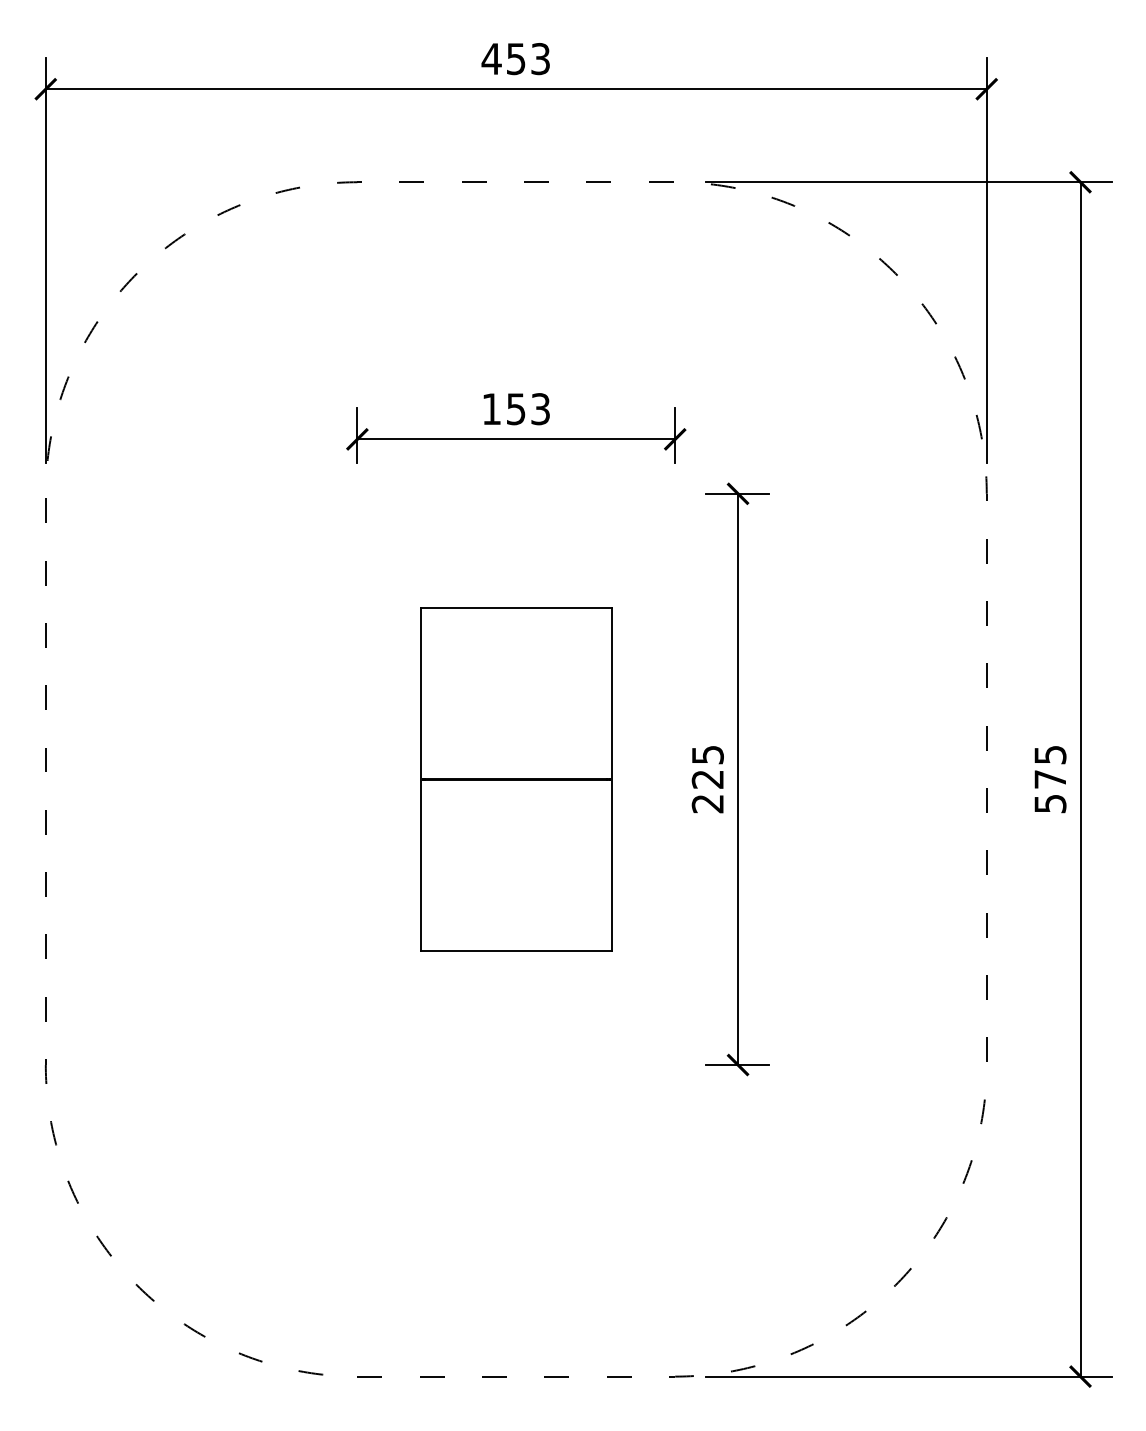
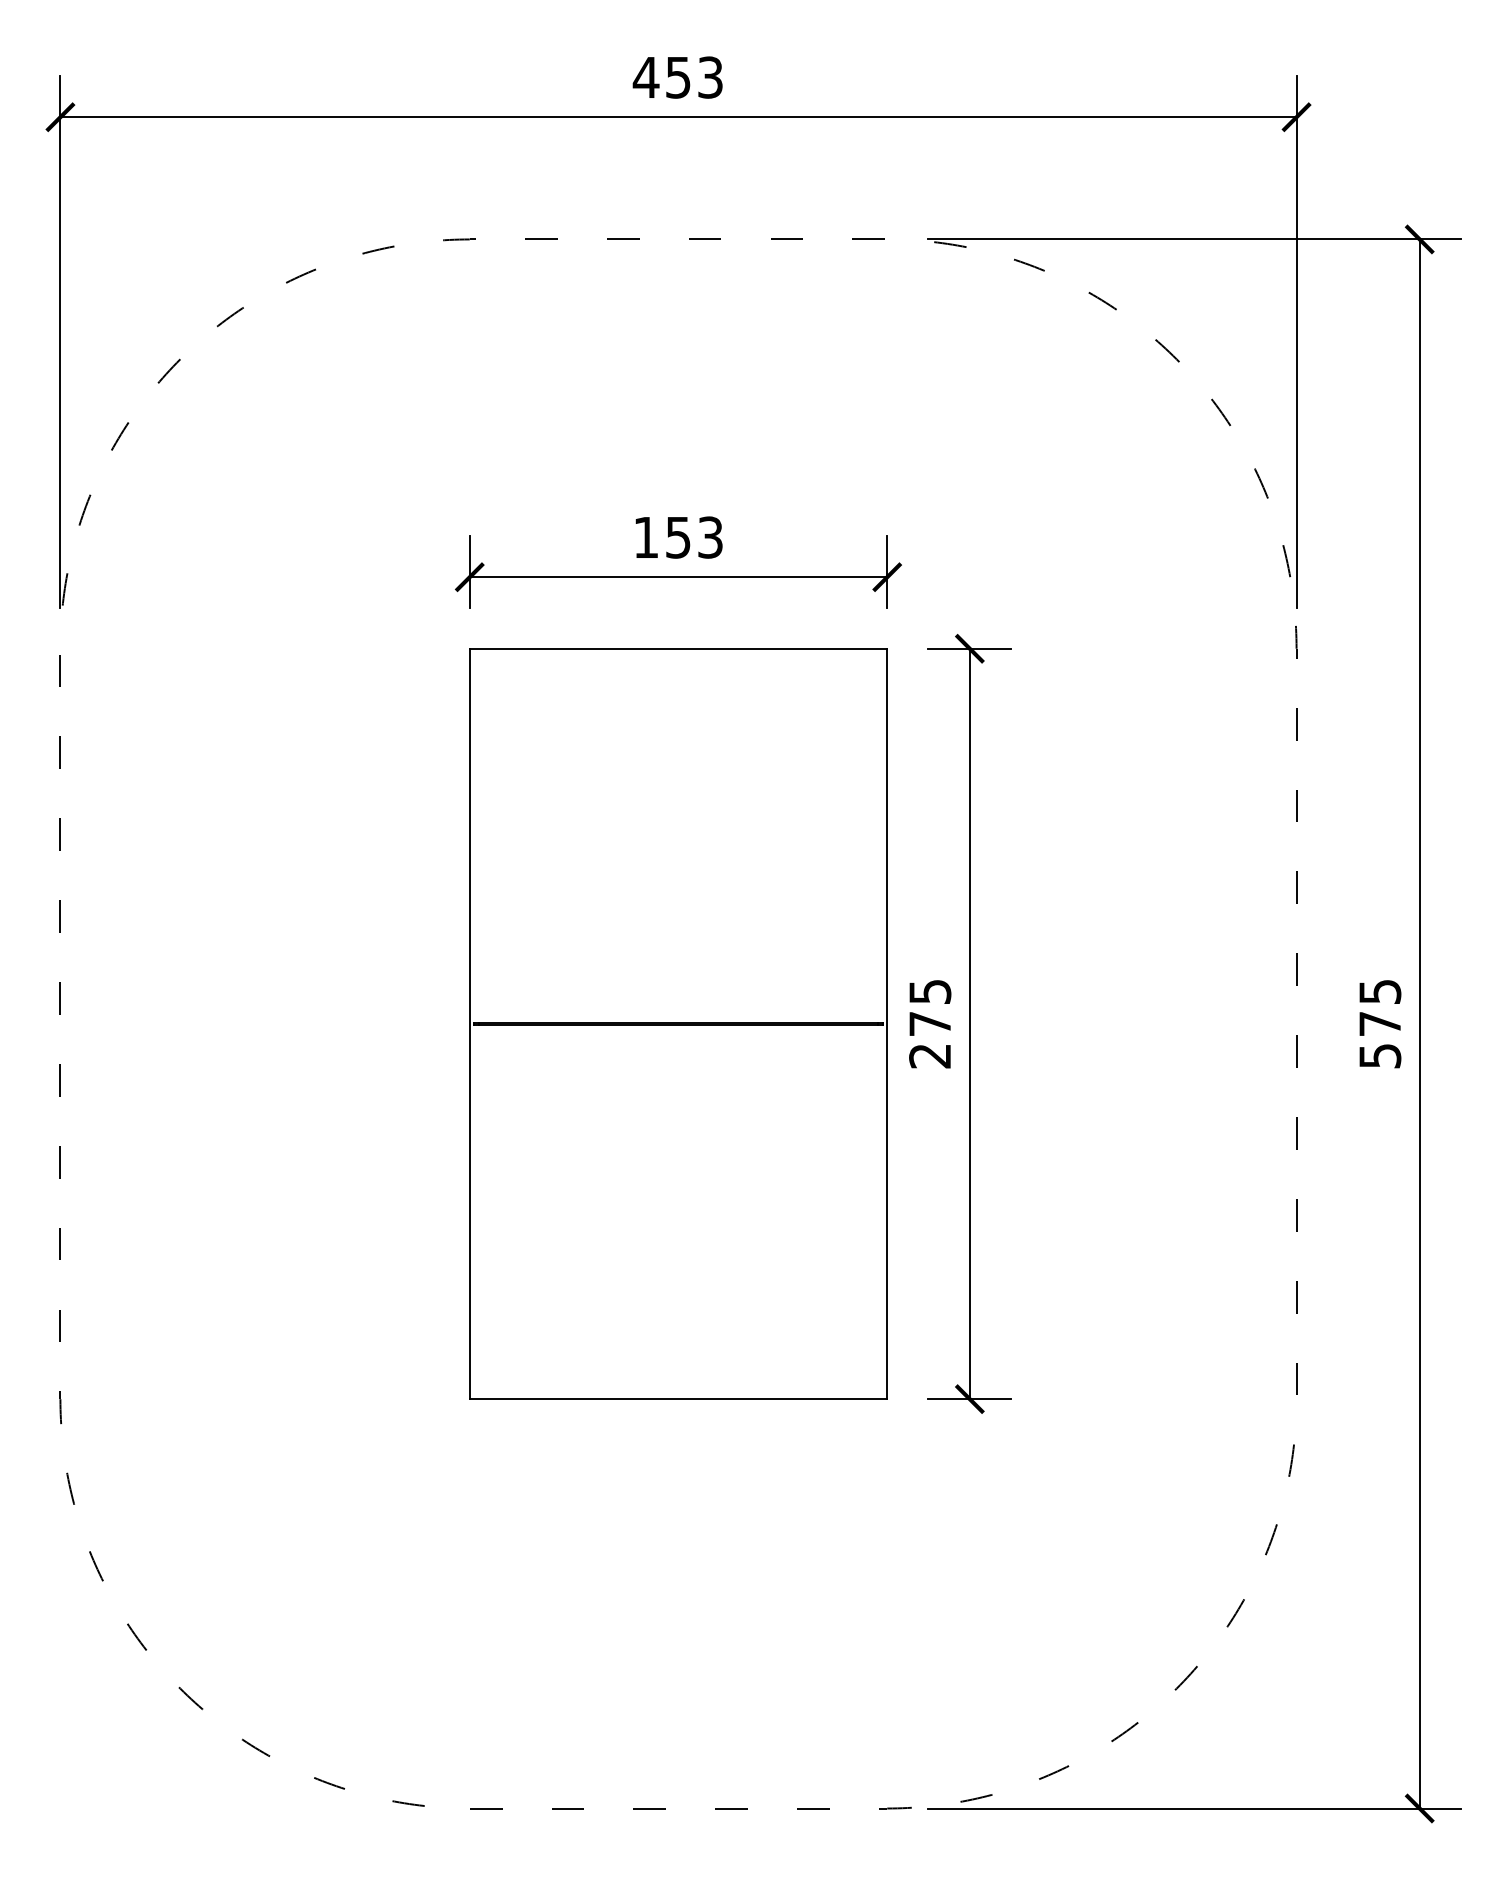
part: (516, 779) -> (678, 1023), size x1.67
text: (707, 779) -> (929, 1024), 225 -> 275

